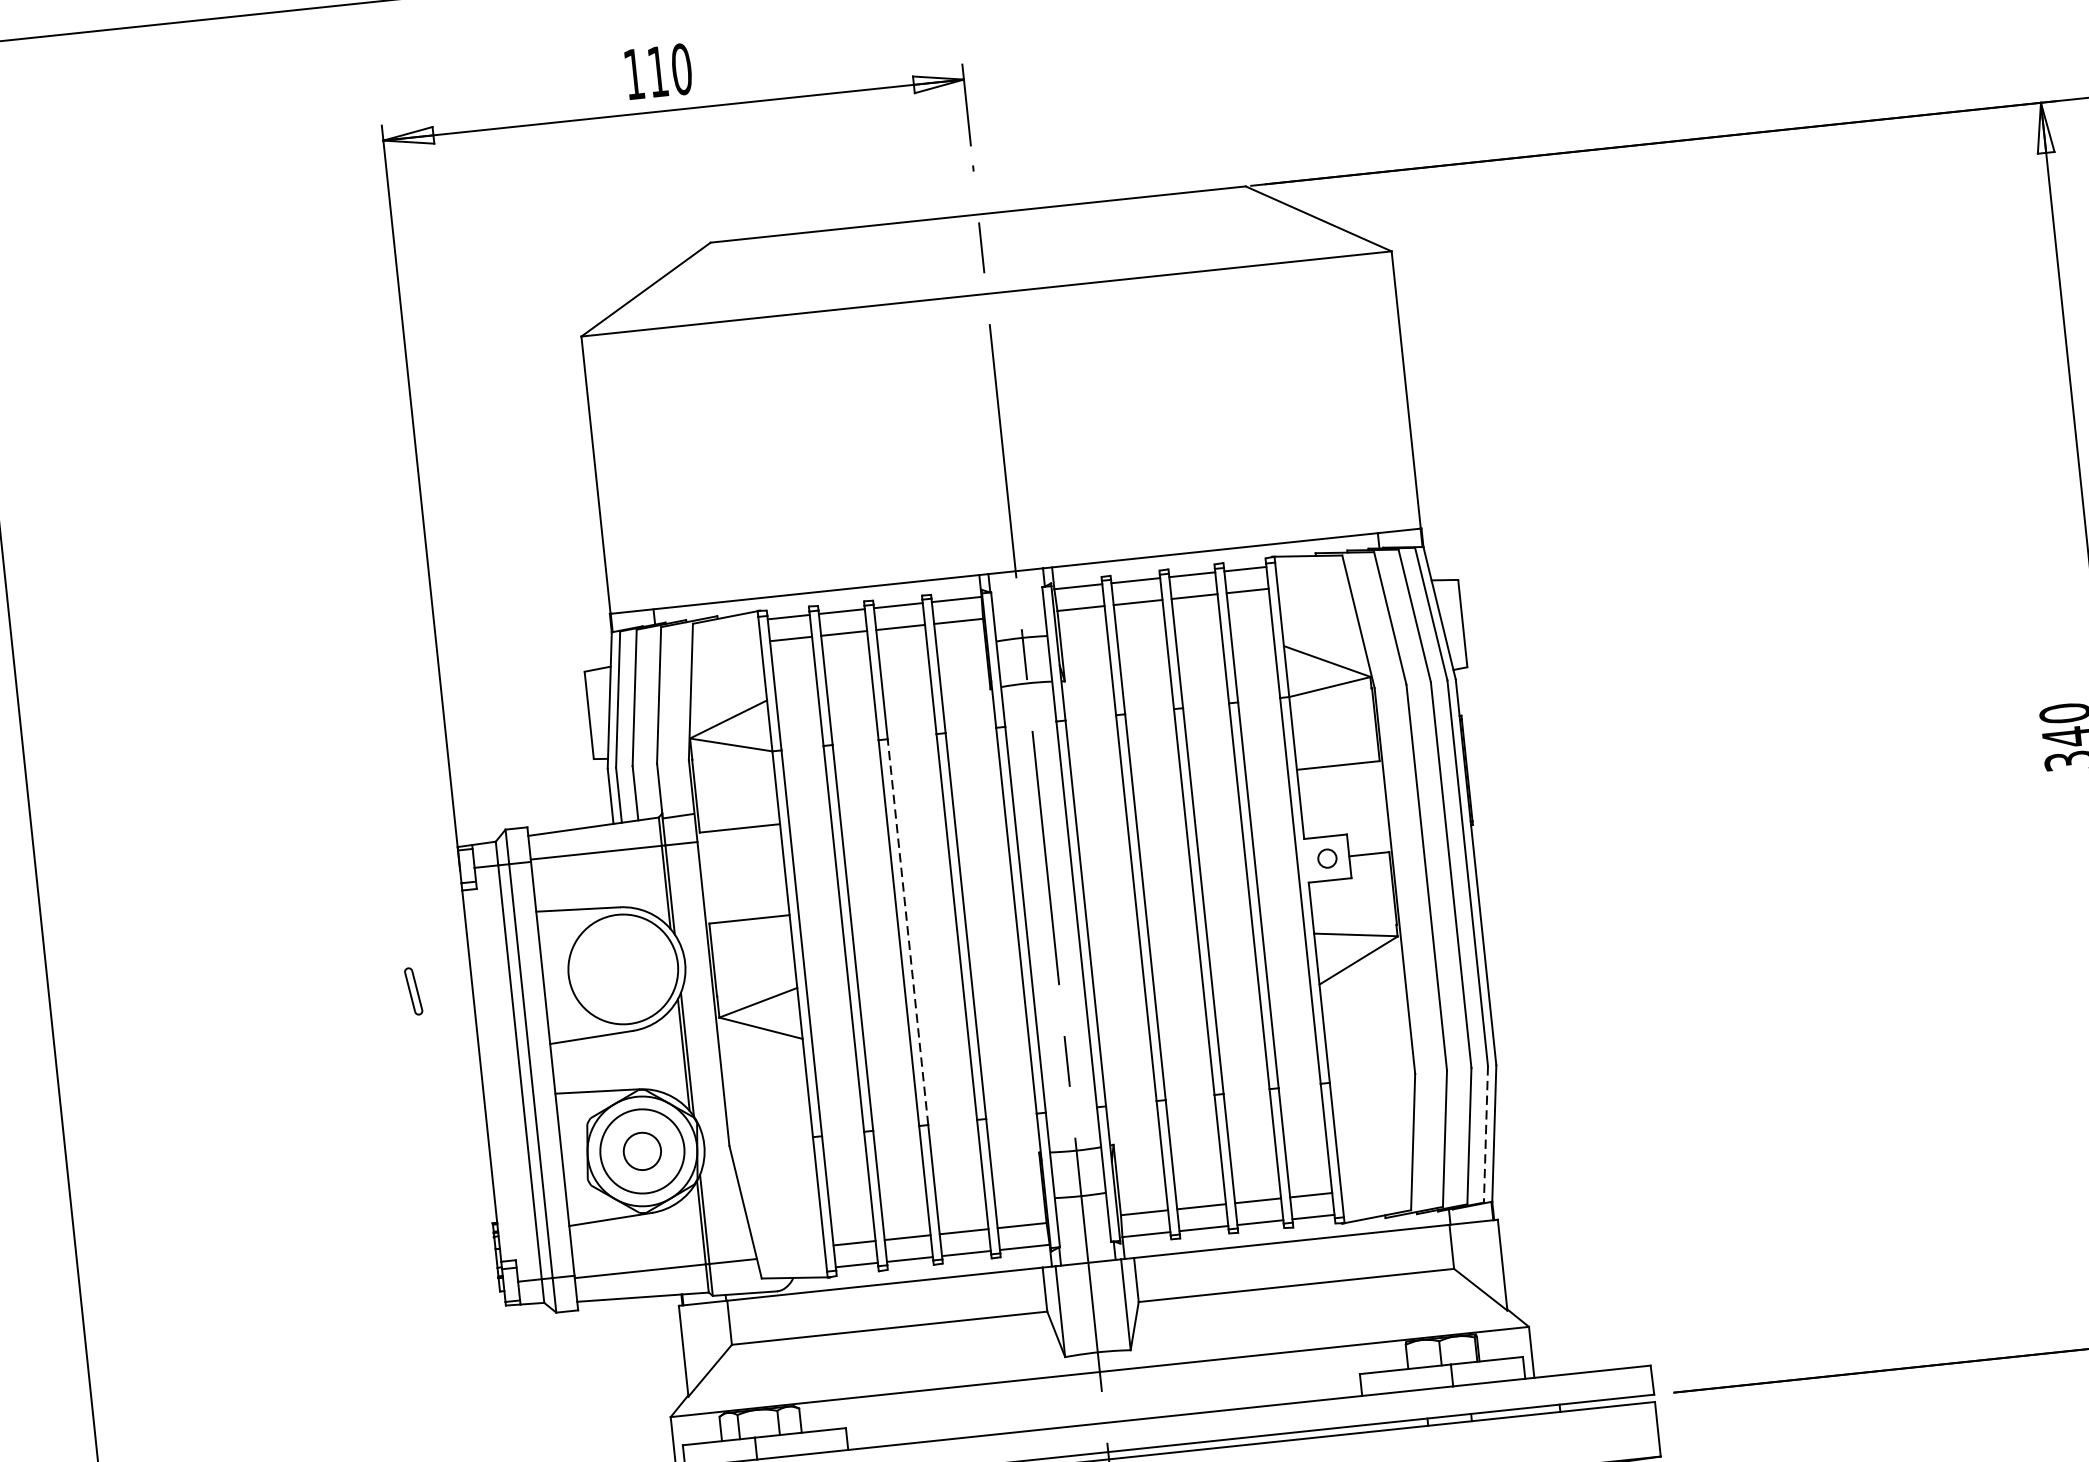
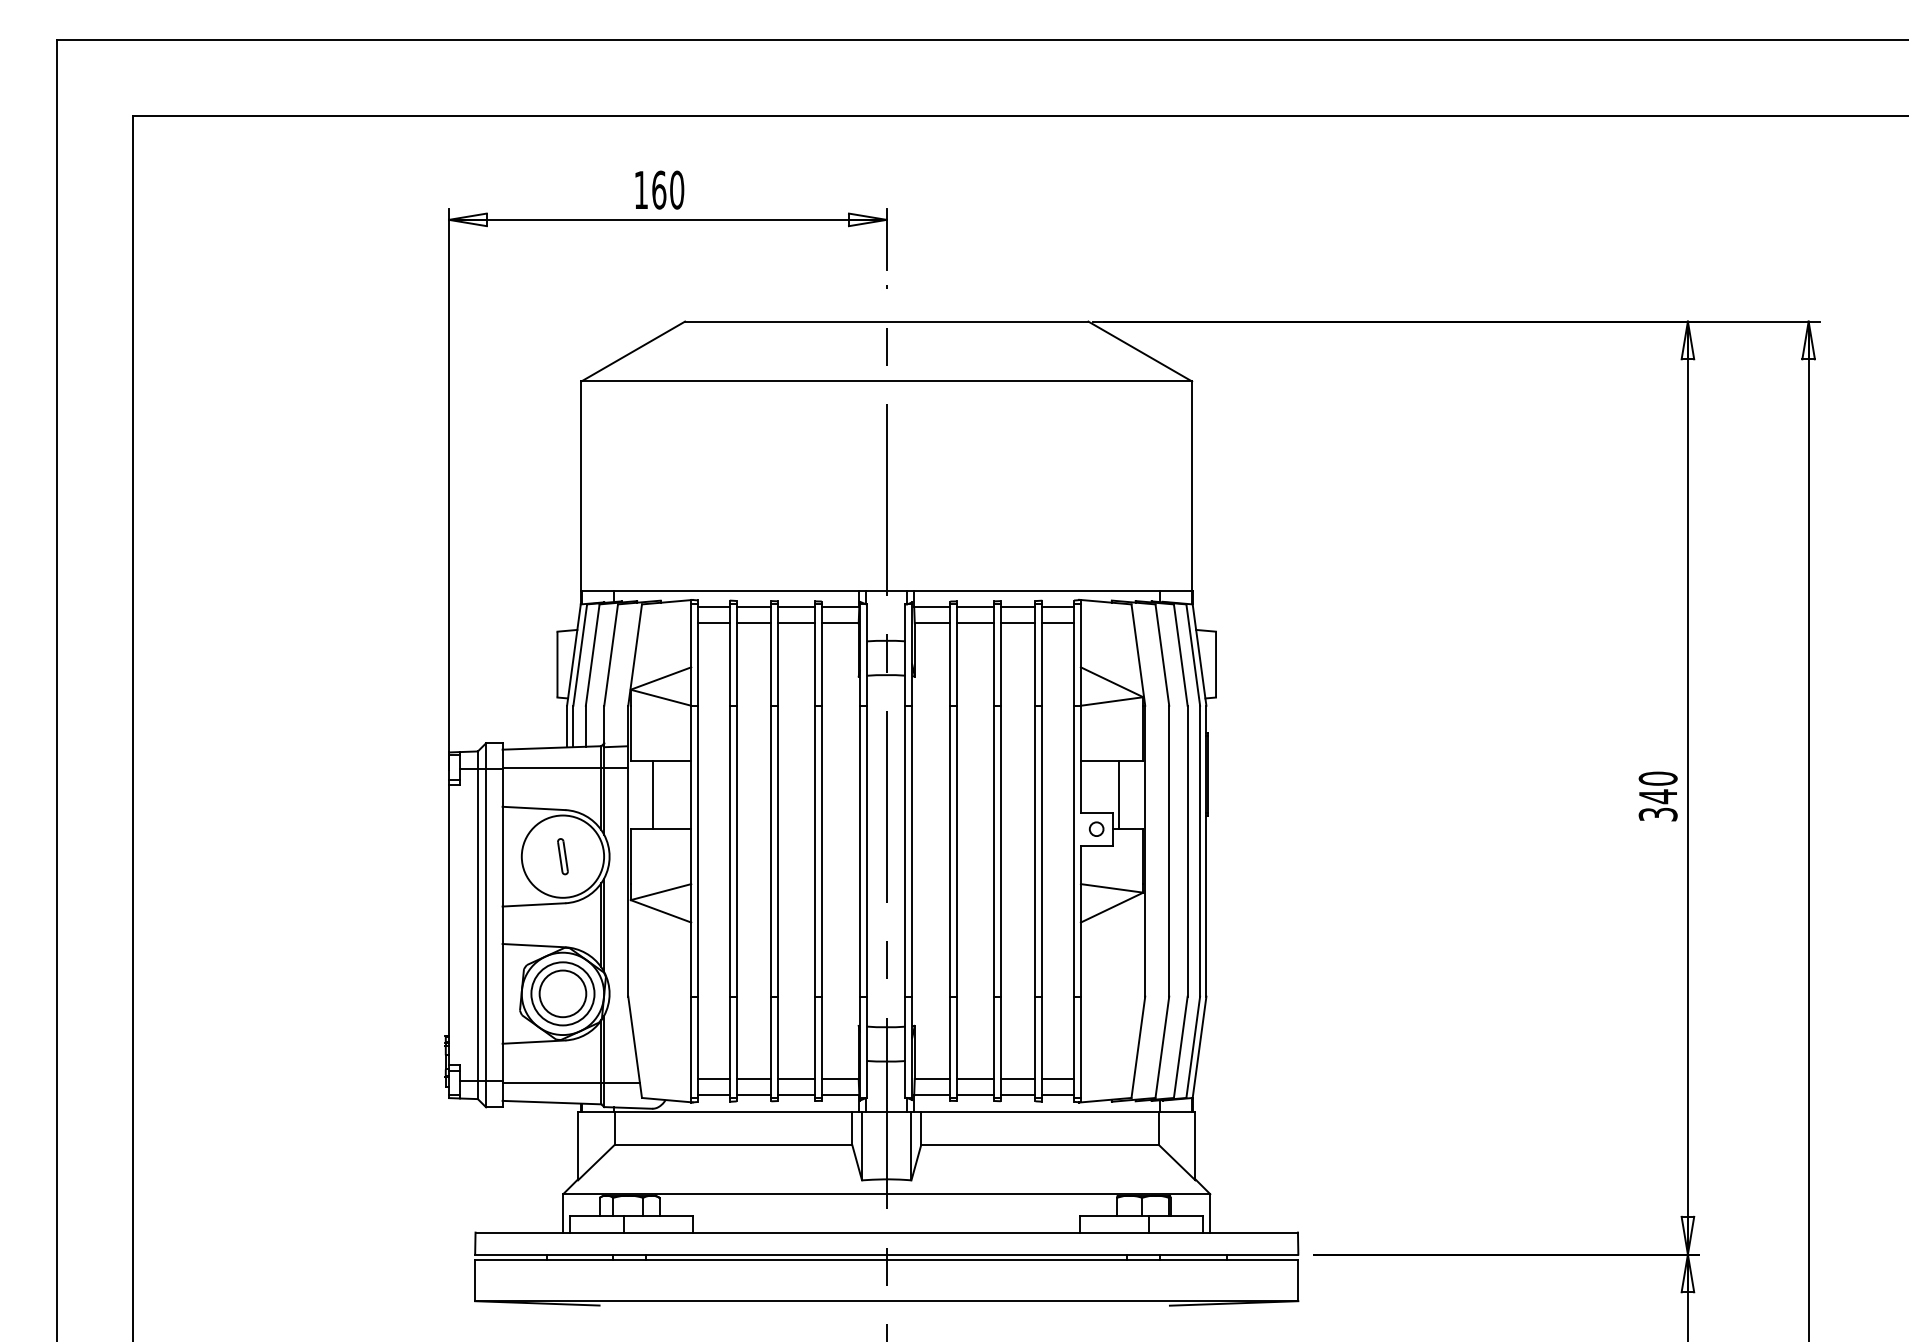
text: (658, 70) -> (659, 189), 110 -> 160
line: (1352, 809) -> (1119, 794), added
line: (733, 874) -> (652, 794), added
line: (908, 931) -> (778, 850), dashed -> solid
part: (413, 991) -> (562, 856), moved
line: (1486, 1134) -> (1193, 1047), dashed -> solid
circle: (641, 1150) -> (562, 993), size x1.67

